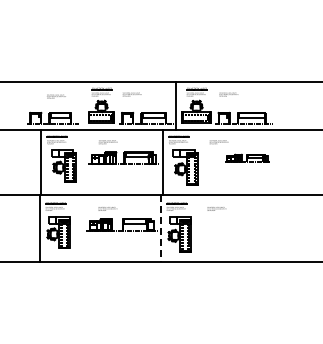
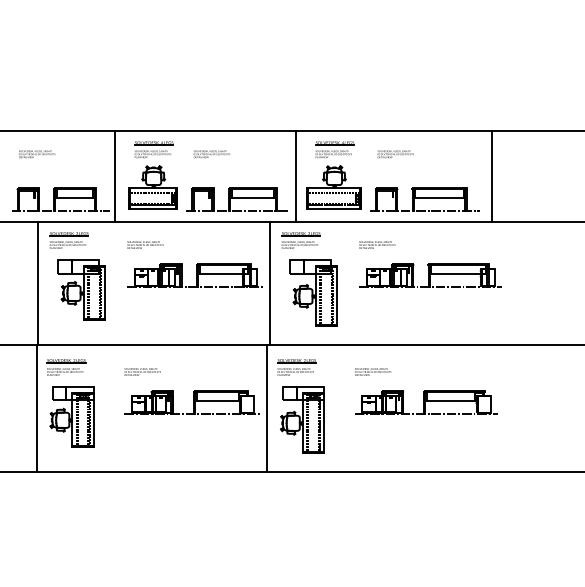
text: (56, 96) -> (37, 154), moved
line: (81, 105) -> (115, 175), added
line: (279, 105) -> (492, 175), added
text: (108, 142) -> (145, 245), moved
part: (247, 157) -> (431, 274), size x1.67
text: (107, 208) -> (141, 371), moved
part: (244, 224) -> (425, 401), added
line: (161, 228) -> (267, 409), dashed -> solid

